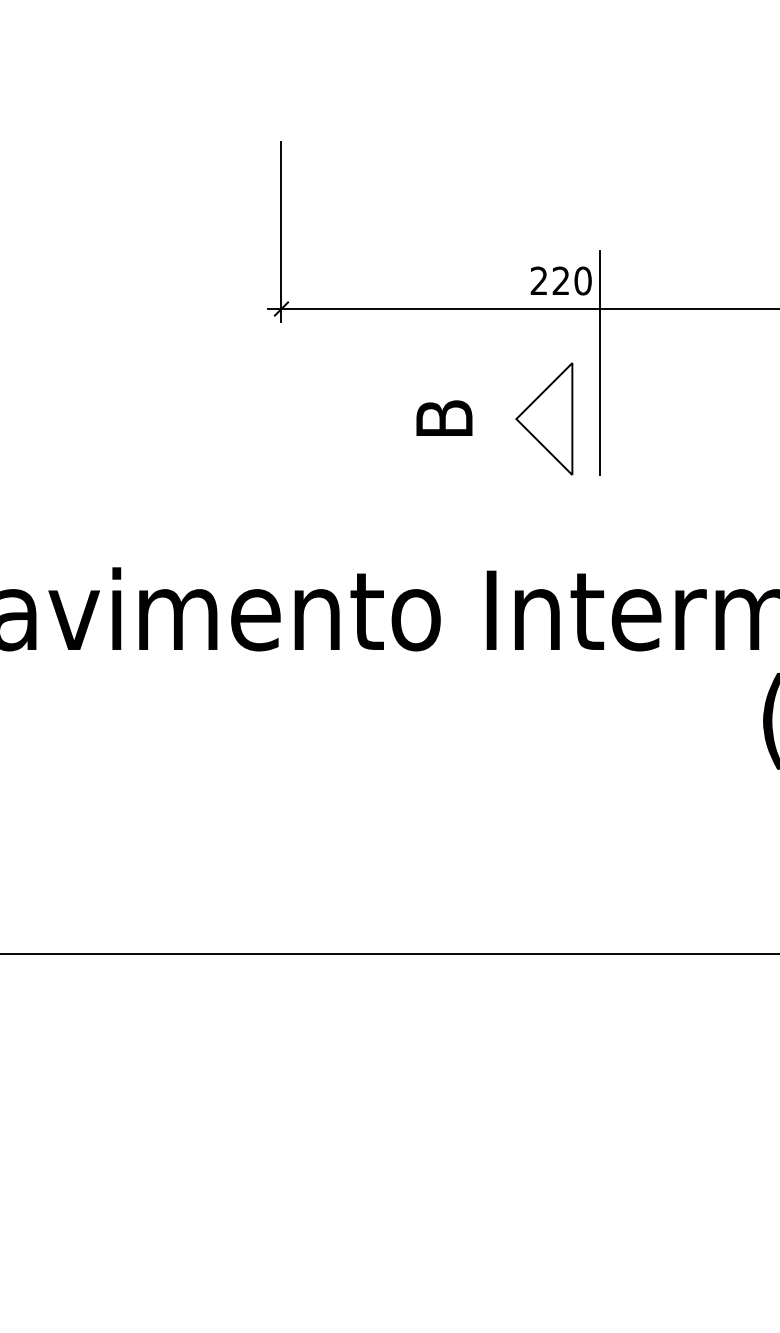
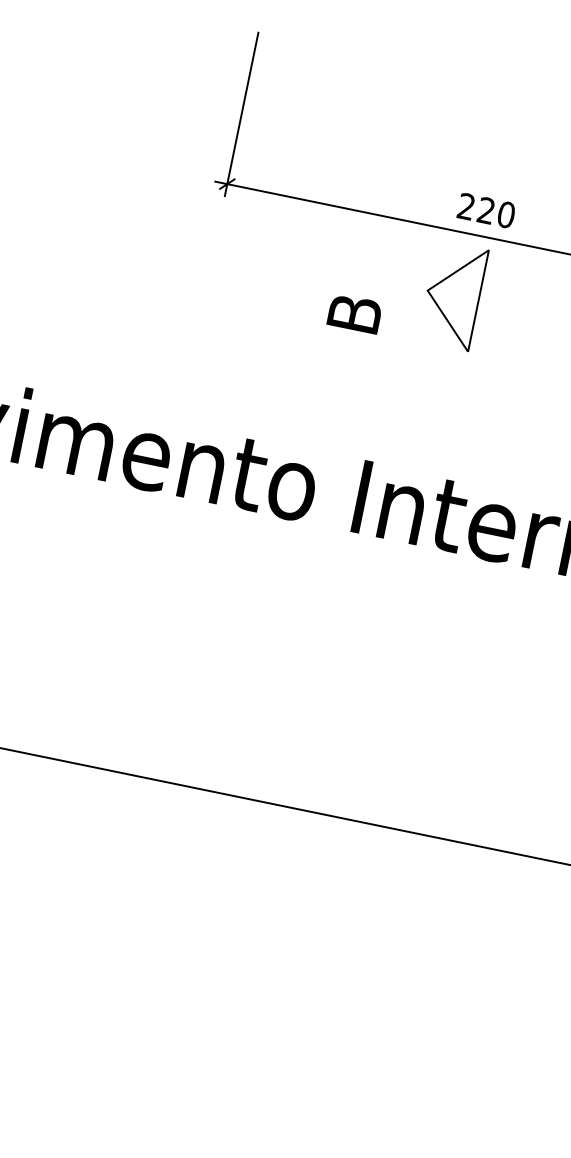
line: (600, 363) -> (506, 293), removed
part: (544, 418) -> (453, 295), moved

